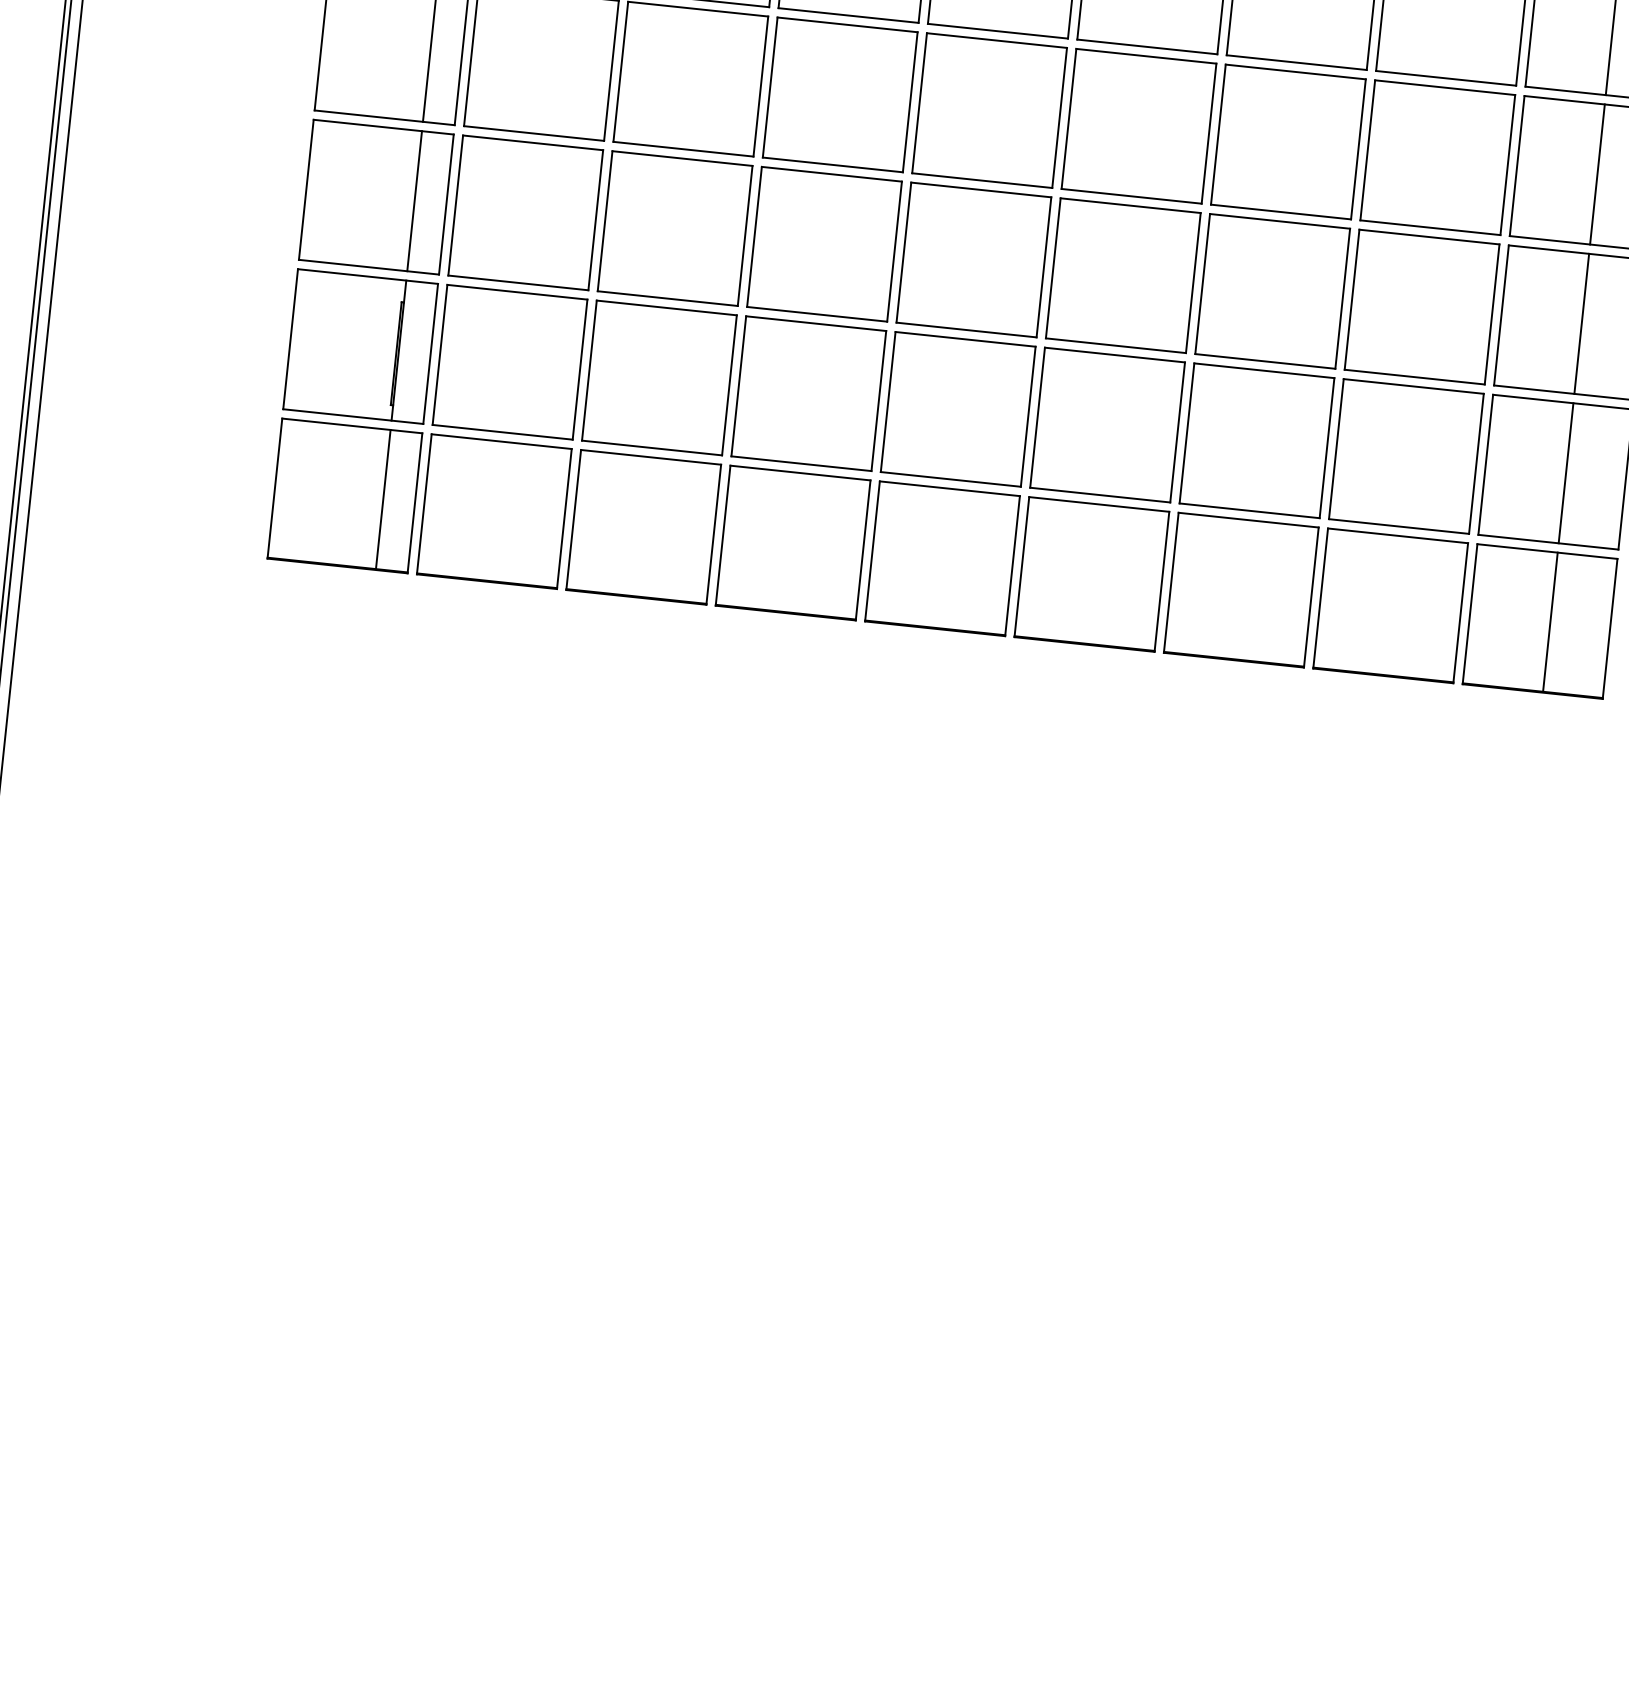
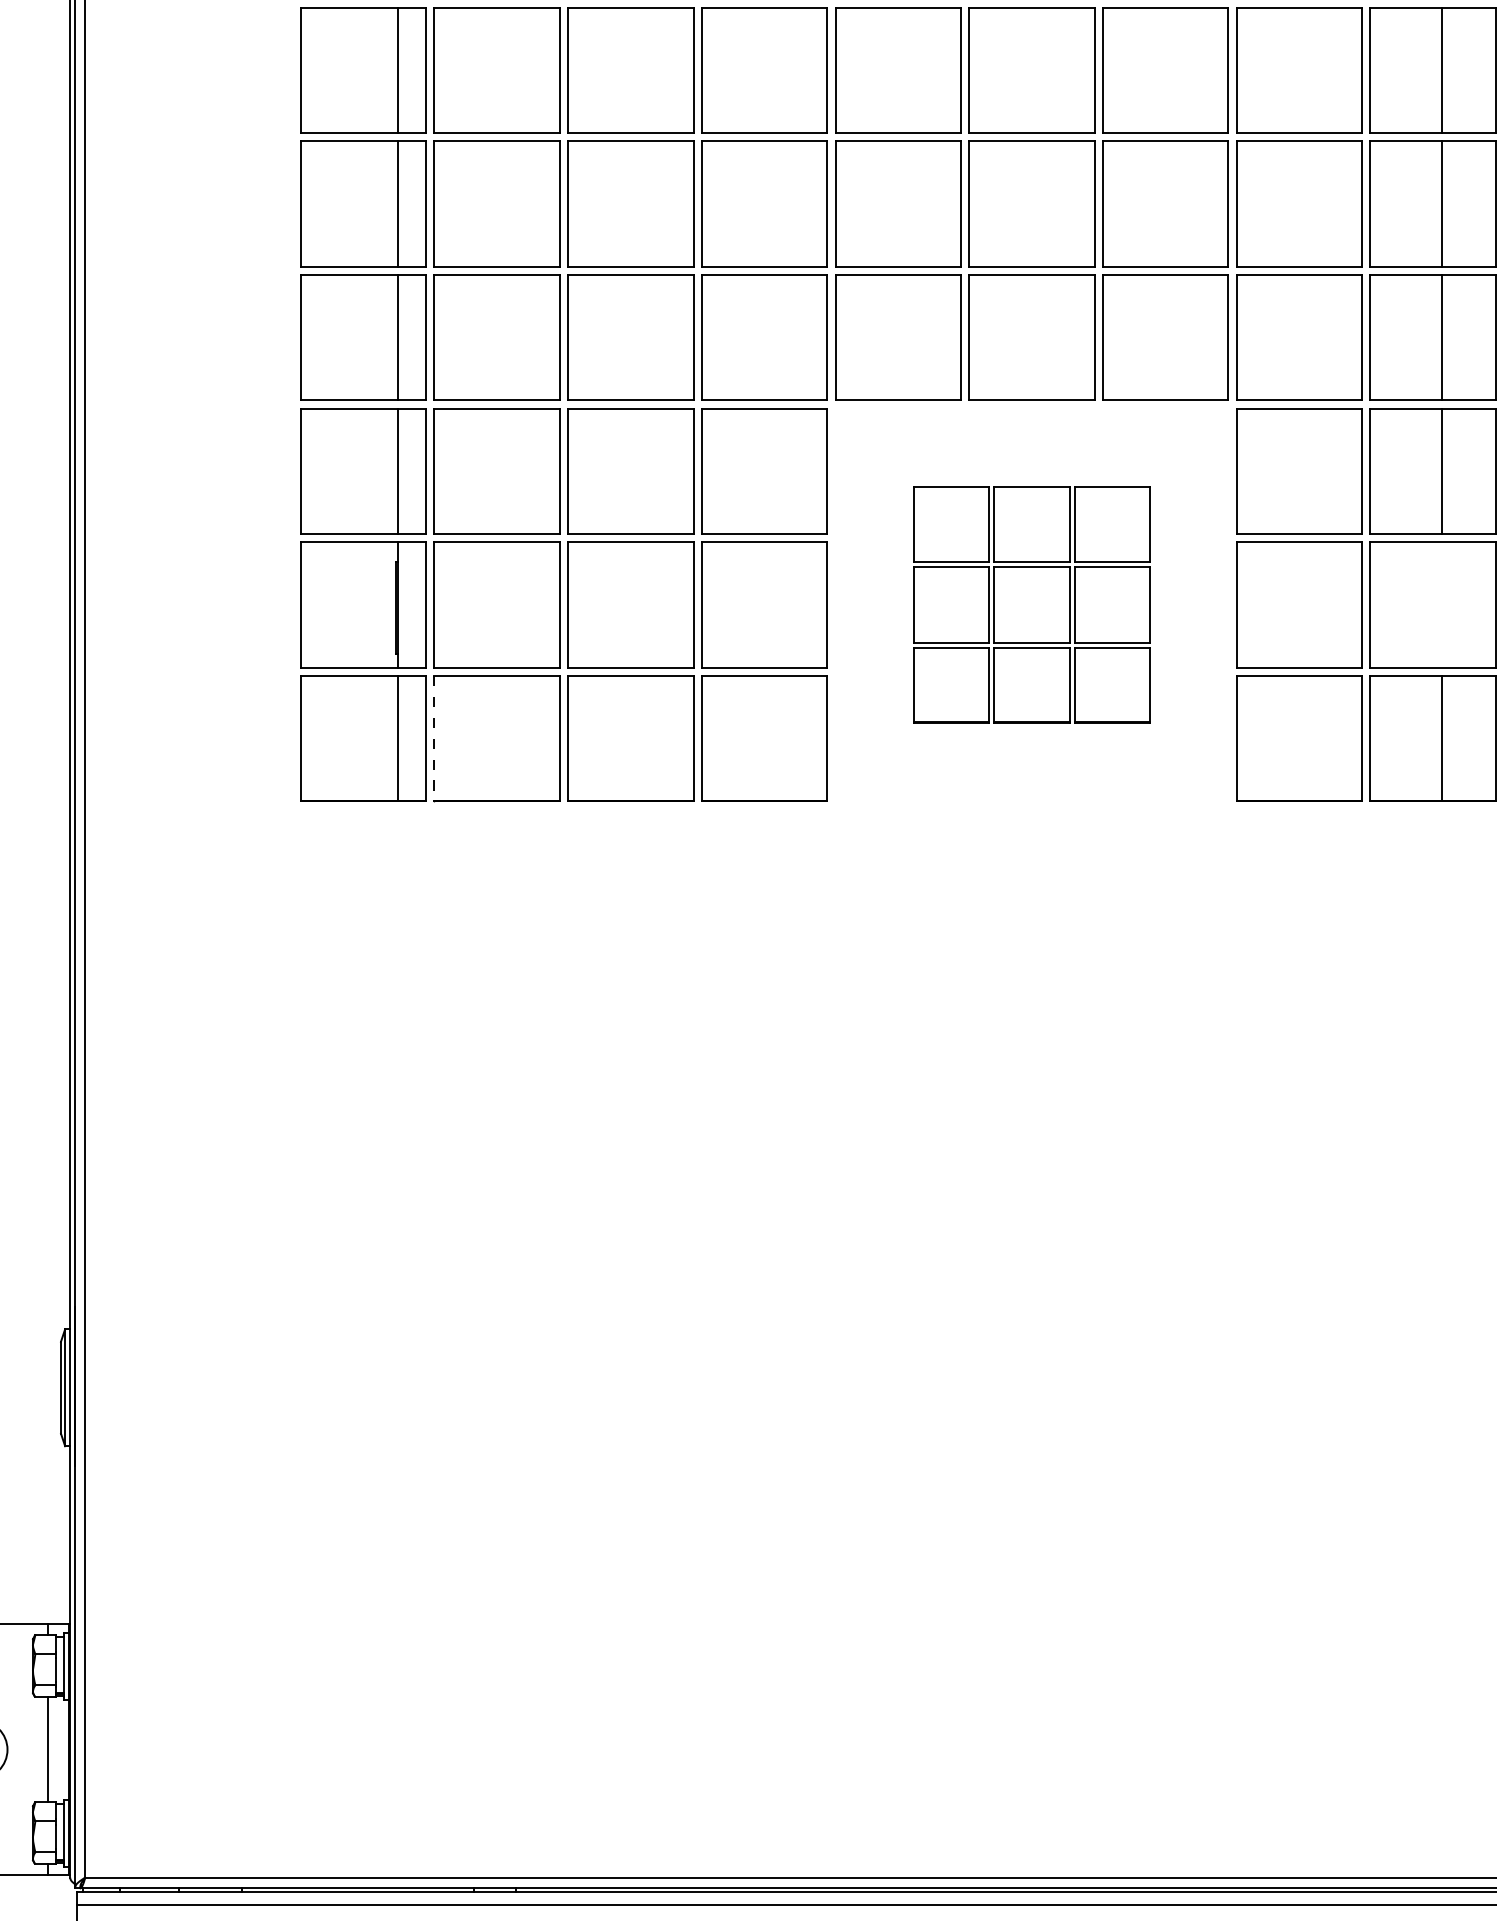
part: (1107, 424) -> (1031, 604), size x0.6
line: (1566, 472) -> (1442, 604), removed
line: (424, 504) -> (434, 738), solid -> dashed

